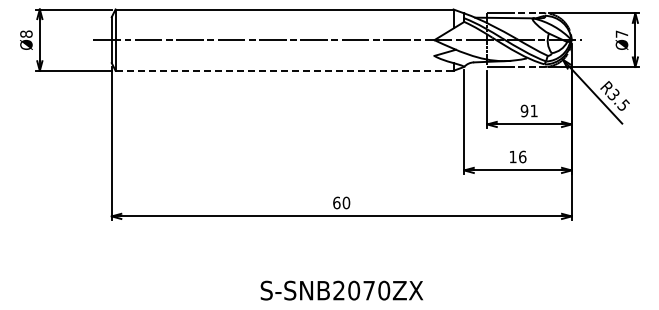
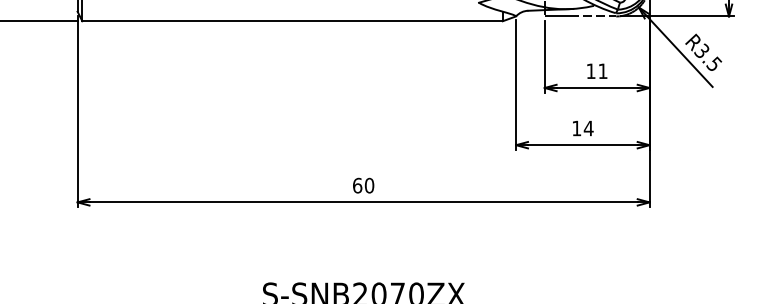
line: (284, 70) -> (292, 20), dashed -> solid
text: (524, 110) -> (591, 70), 91 -> 11
text: (522, 156) -> (588, 127), 16 -> 14

